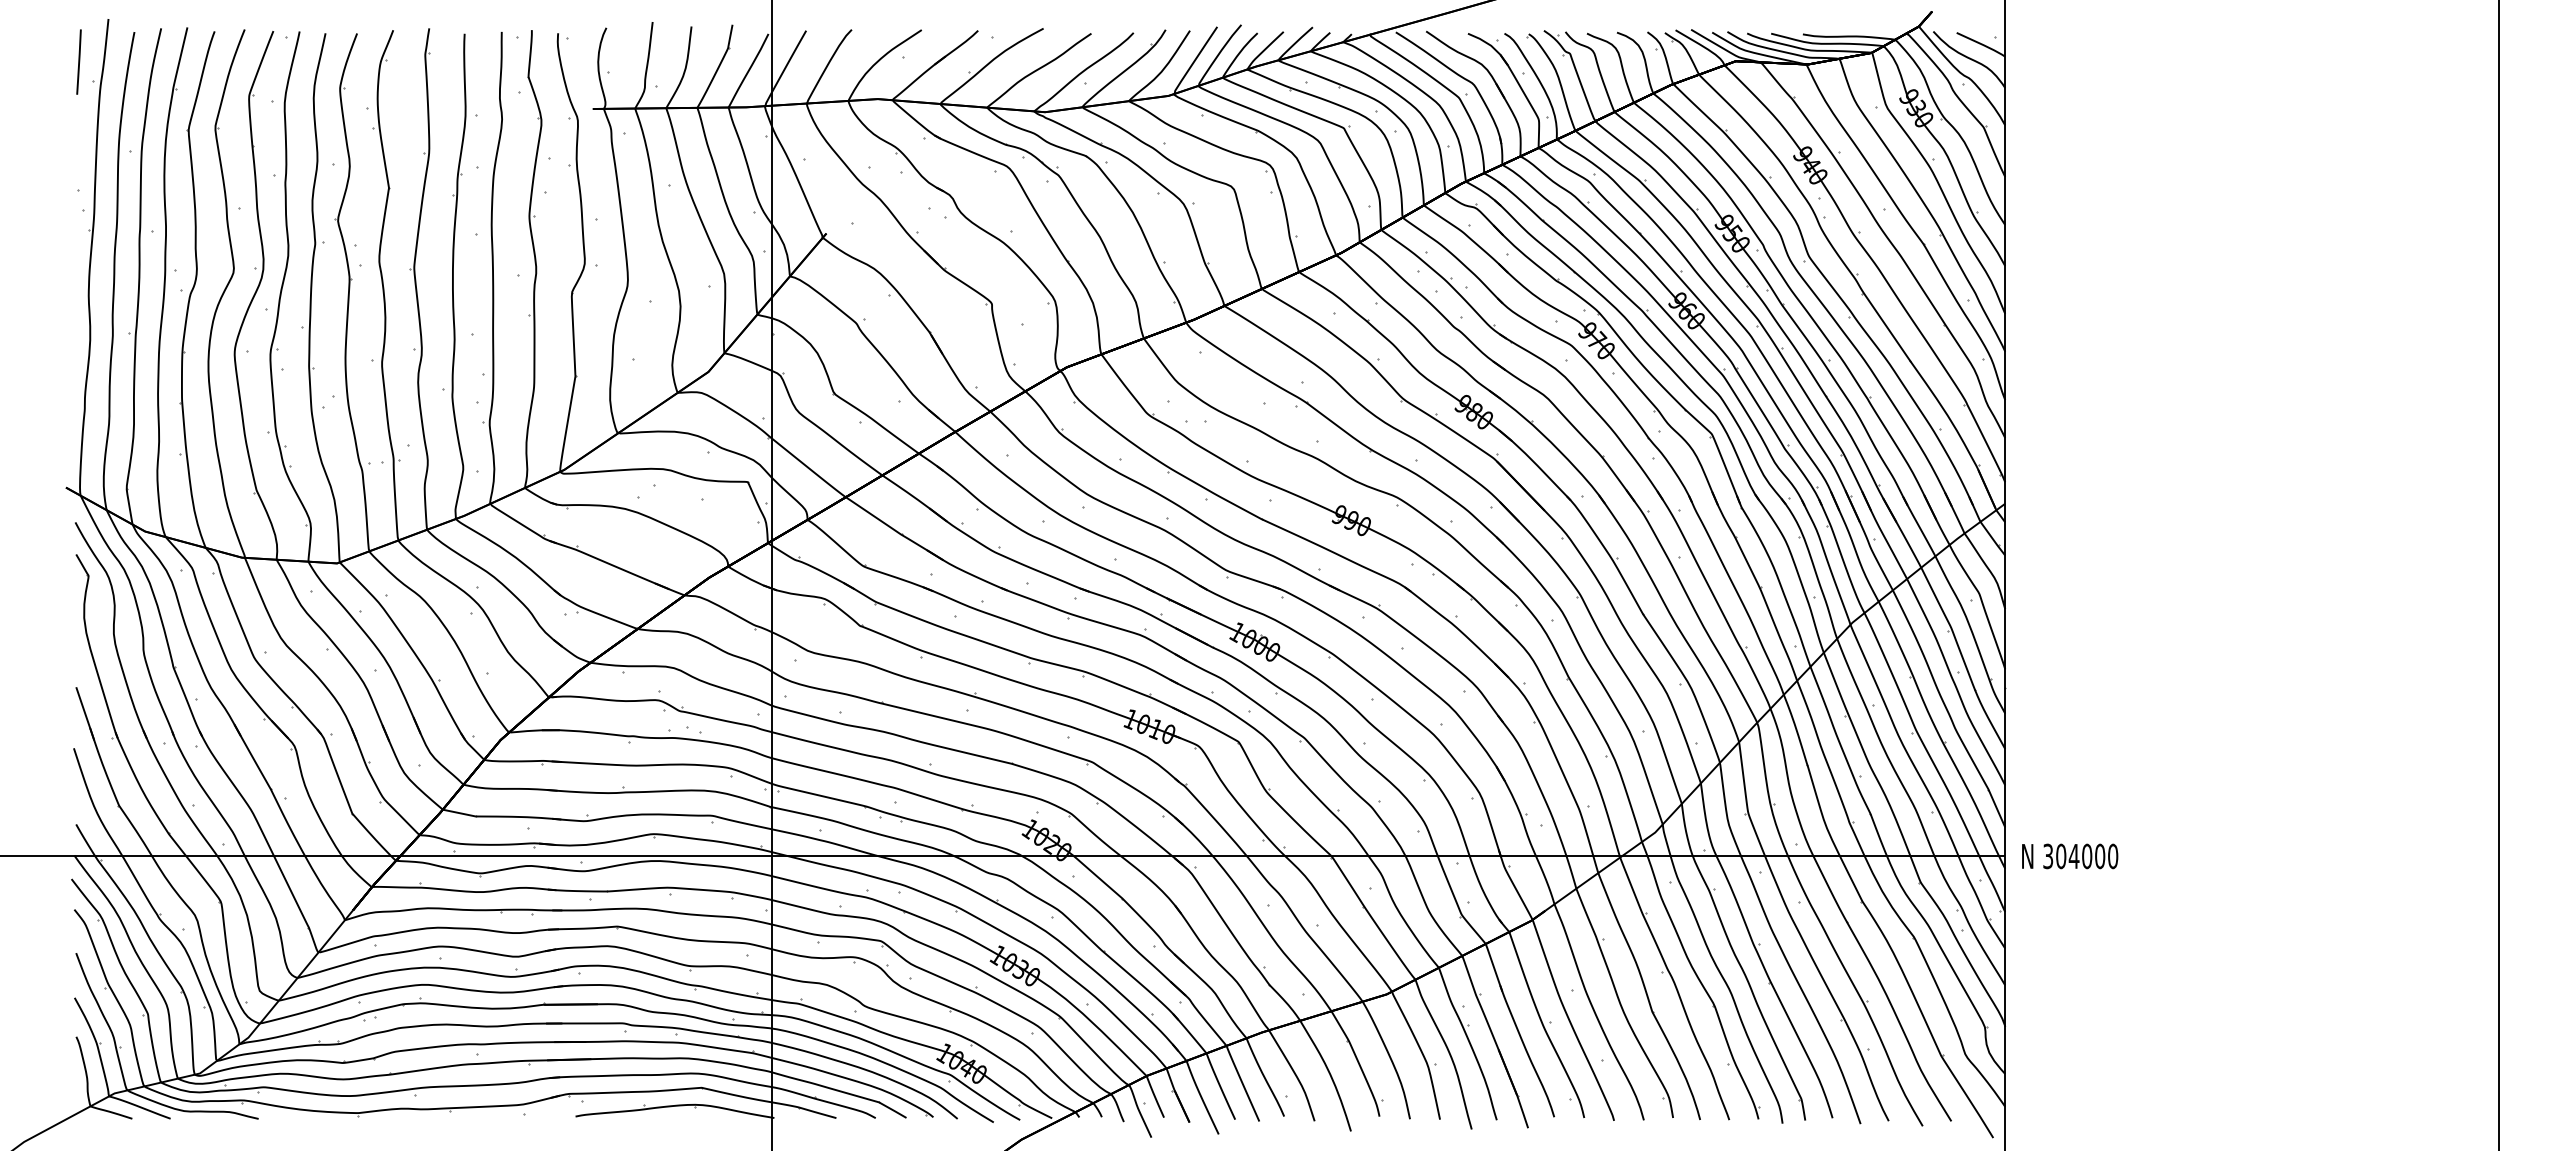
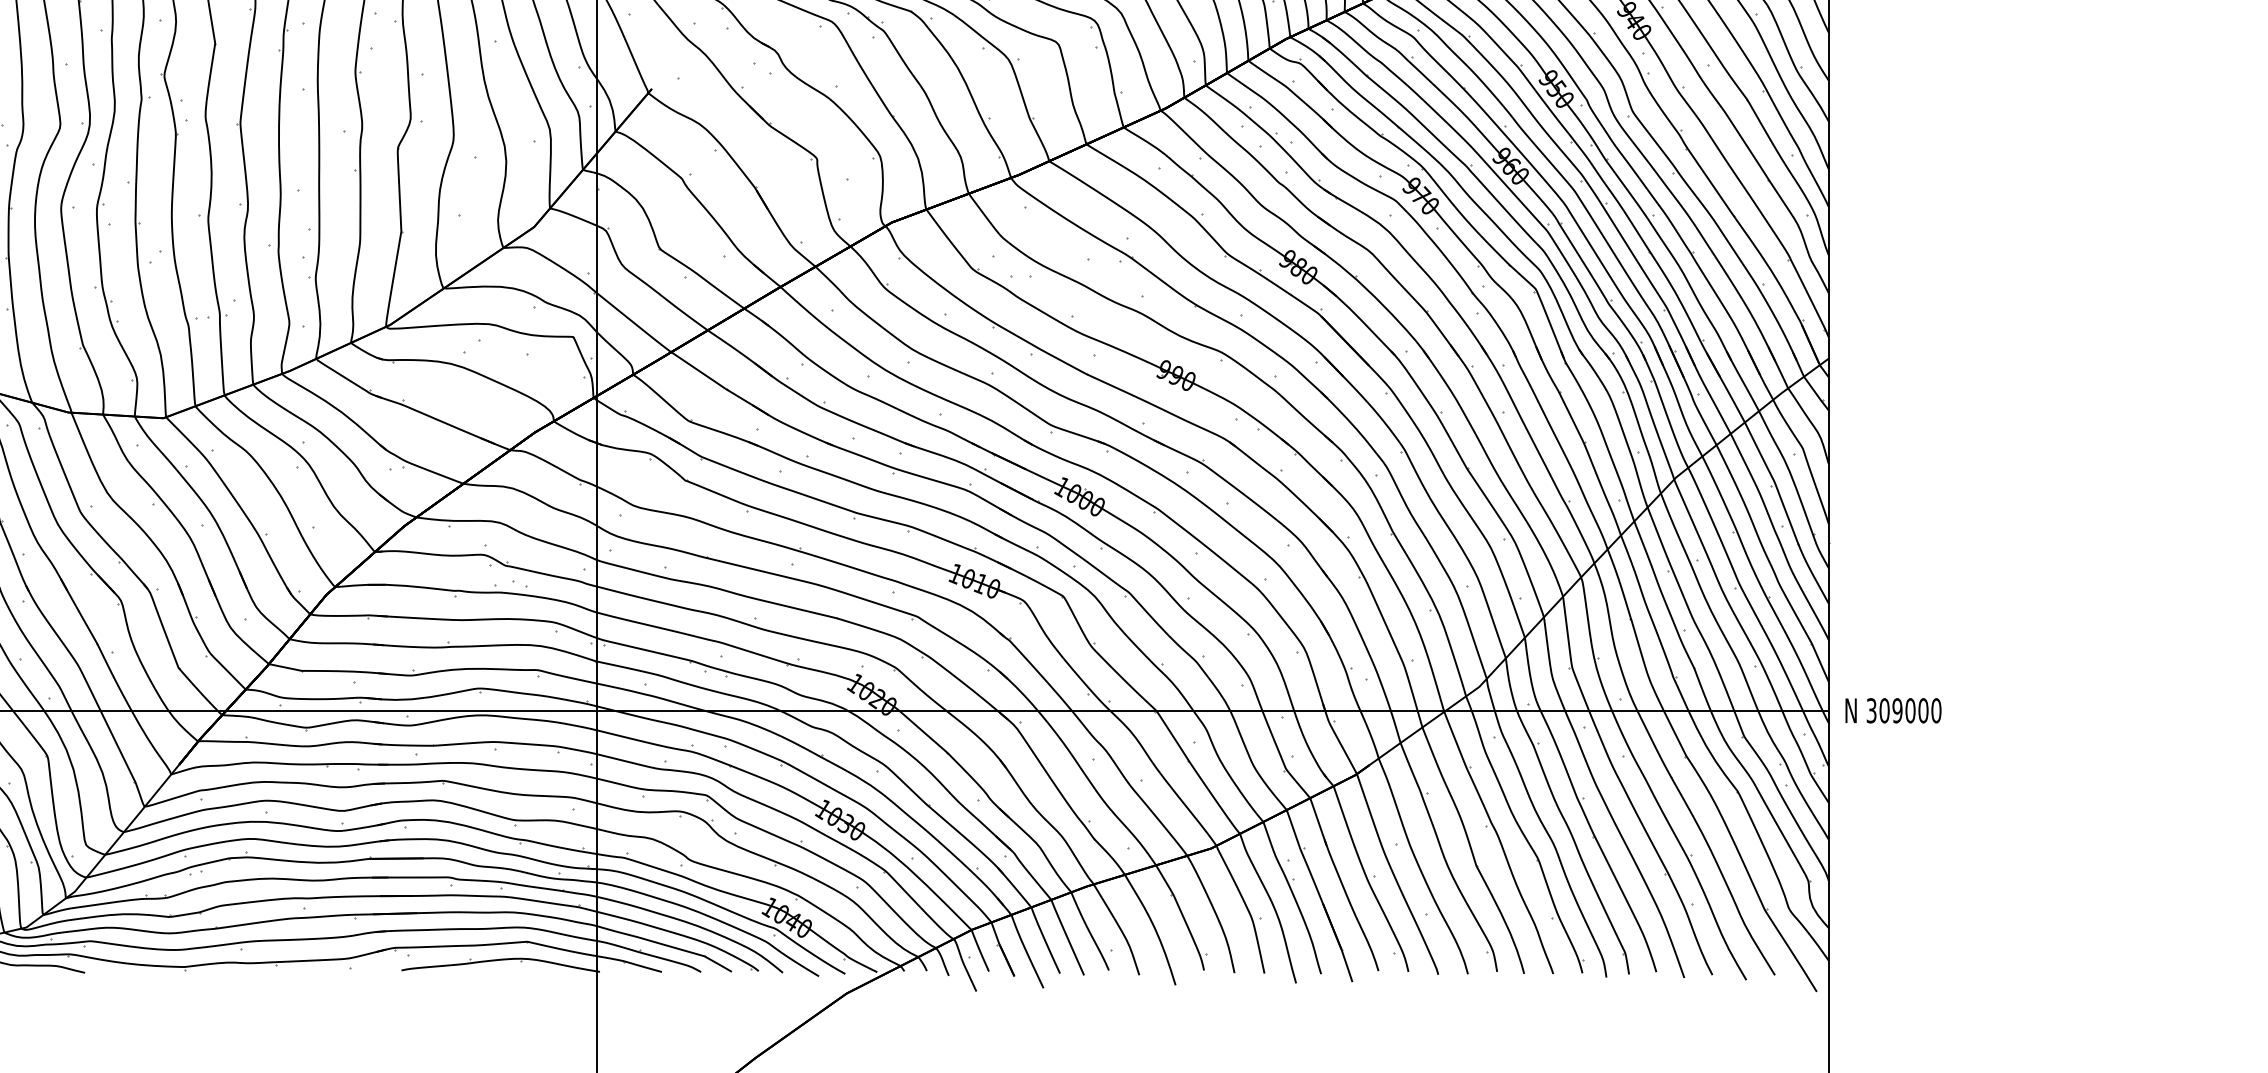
text: (2073, 856) -> (1896, 710), 304000 -> 309000

